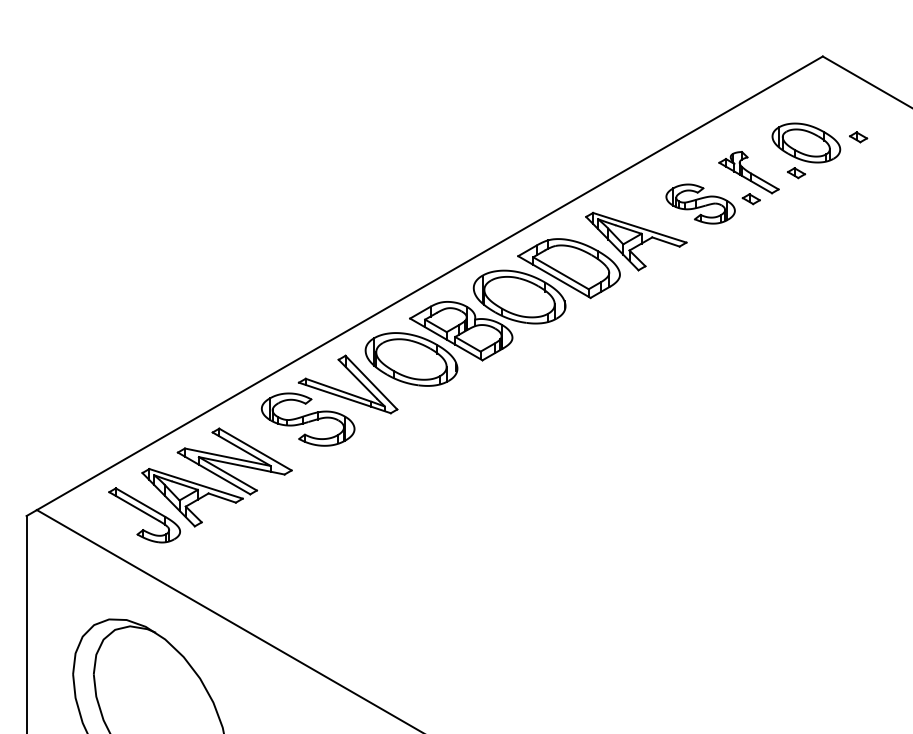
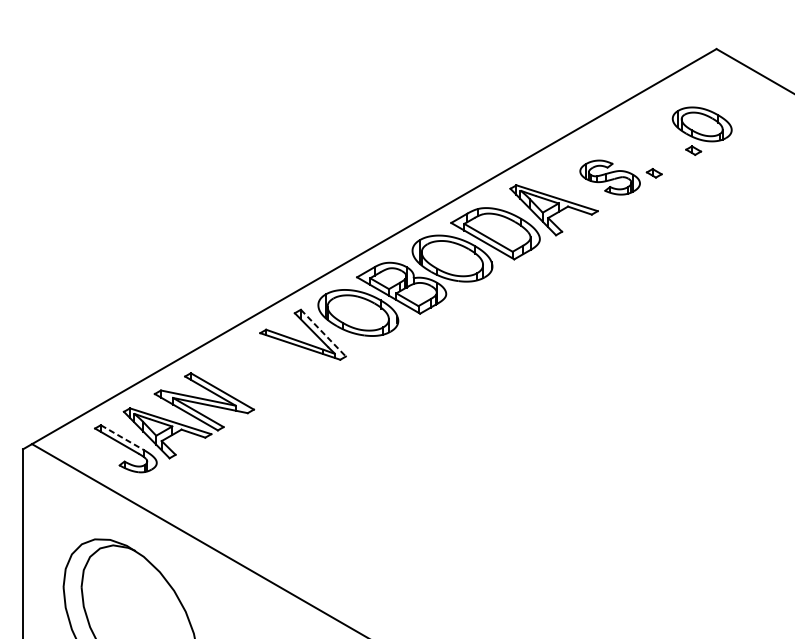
part: (858, 137) -> (747, 119), removed
part: (748, 172) -> (651, 150), removed
line: (371, 383) -> (323, 333), solid -> dashed
part: (308, 419) -> (268, 365), removed
line: (140, 502) -> (122, 437), solid -> dashed

